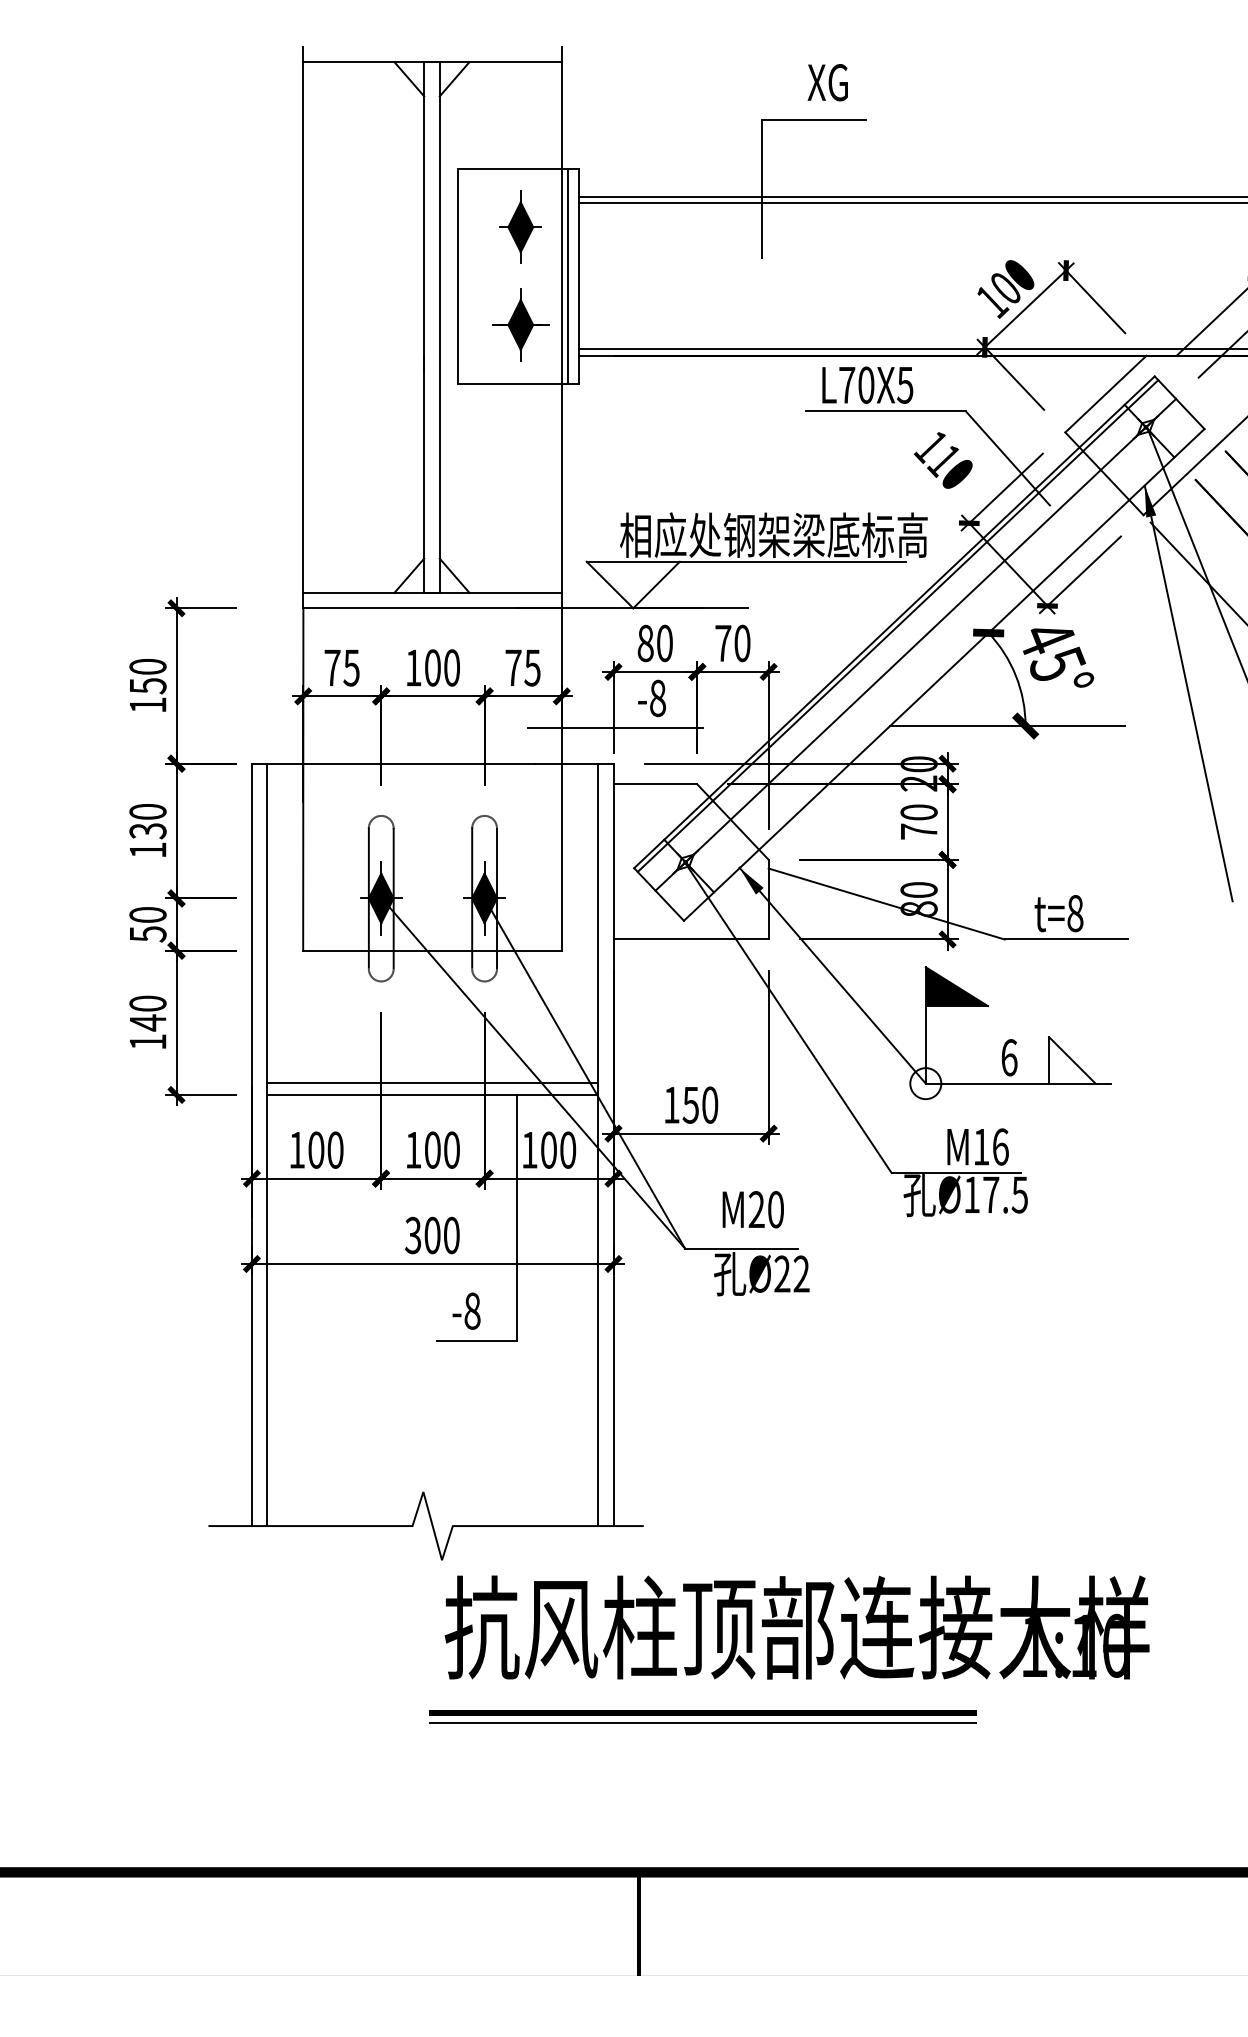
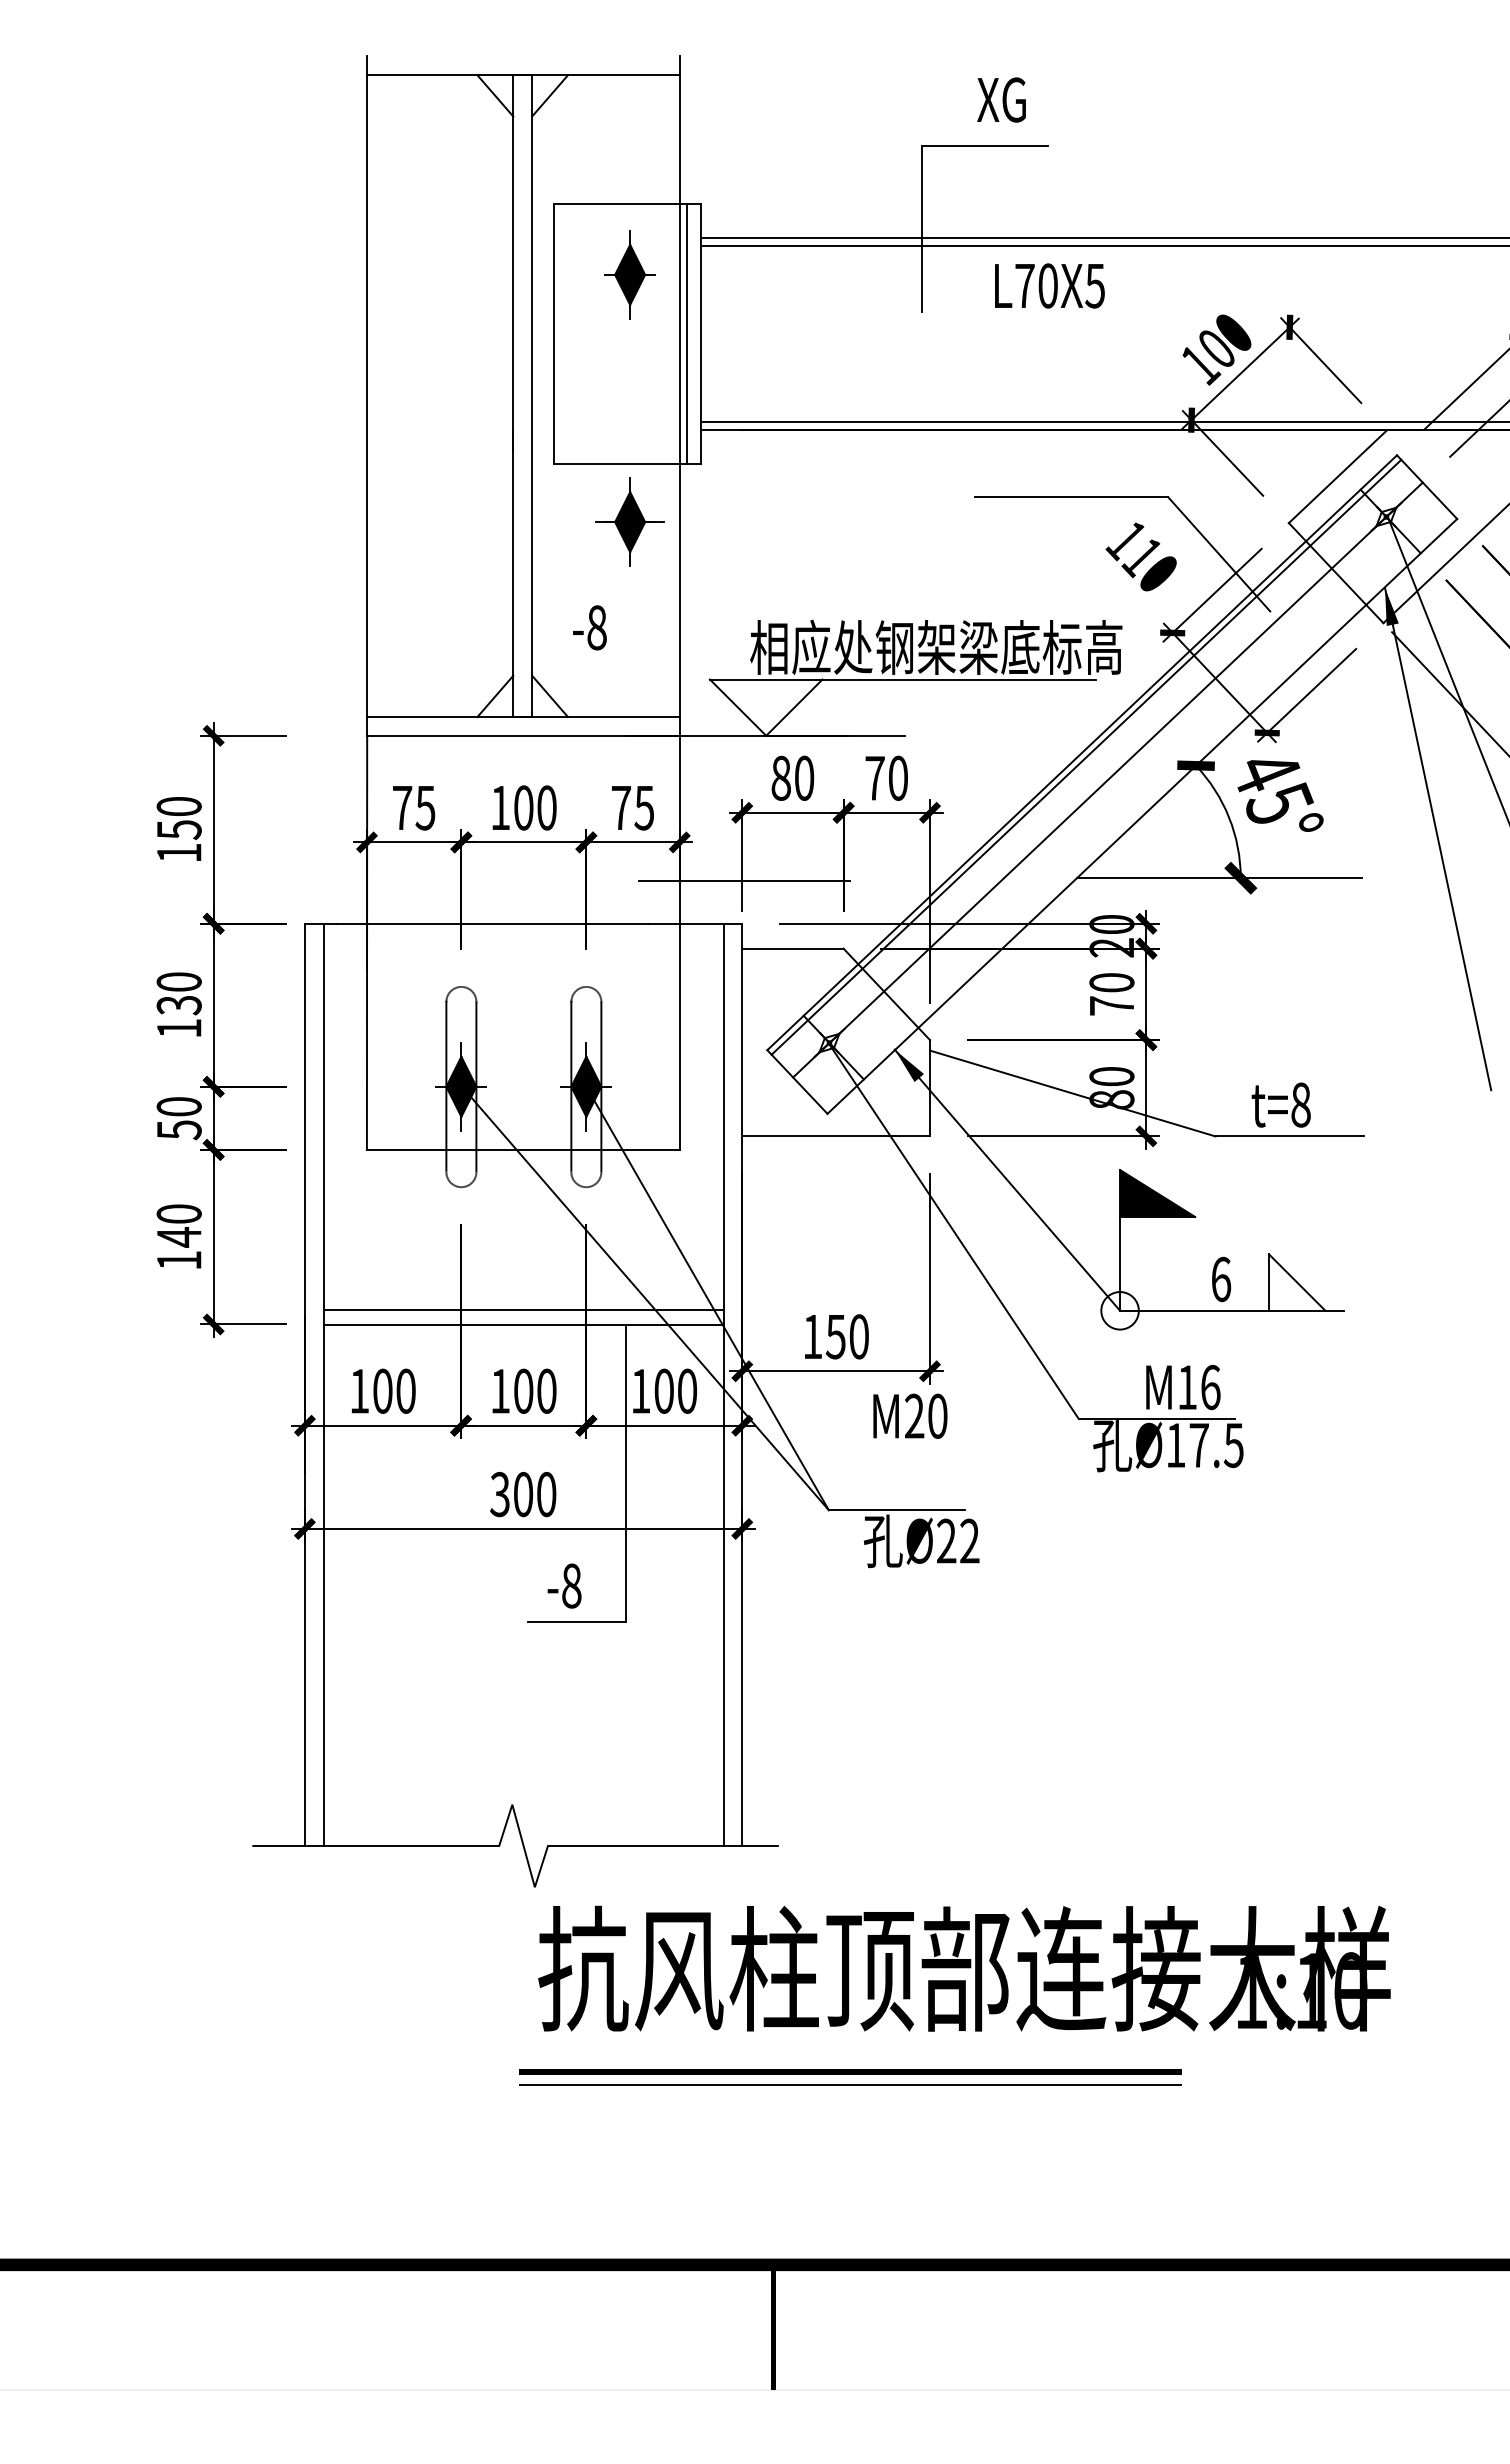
part: (520, 324) -> (629, 521), moved
text: (867, 384) -> (1049, 285), moved
text: (651, 698) -> (589, 627), moved
text: (753, 1209) -> (910, 1415), moved

